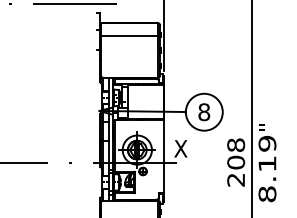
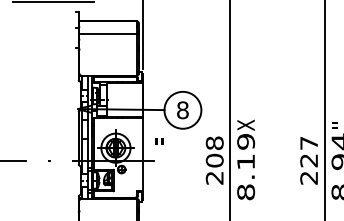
text: (266, 126) -> (245, 124), " -> X
text: (180, 148) -> (159, 146), X -> "

